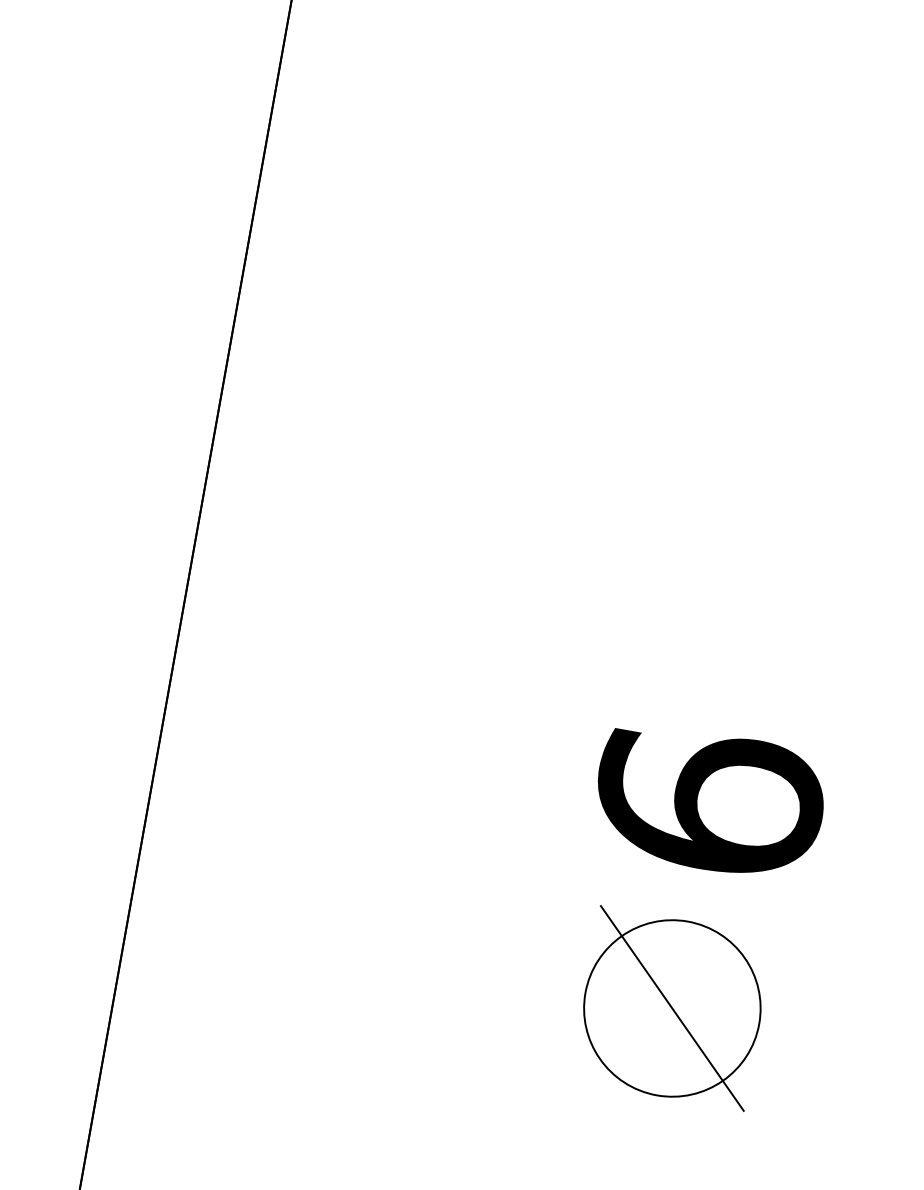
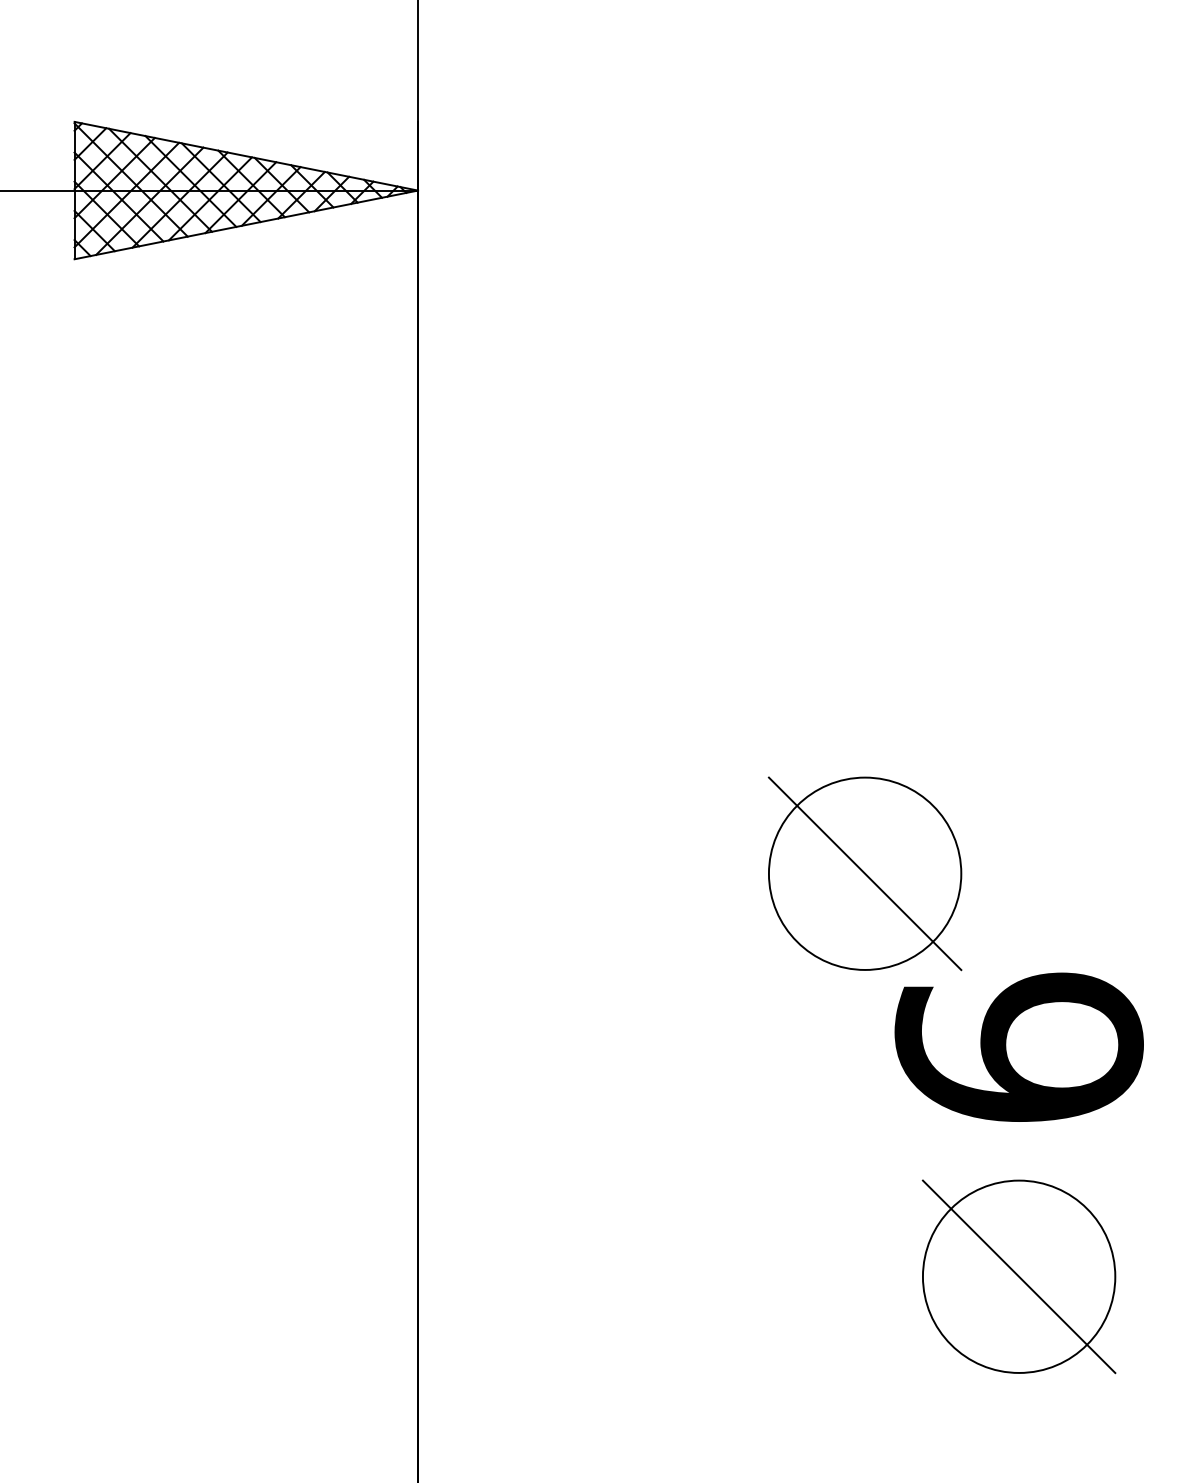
part: (597, 619) -> (864, 873), added

